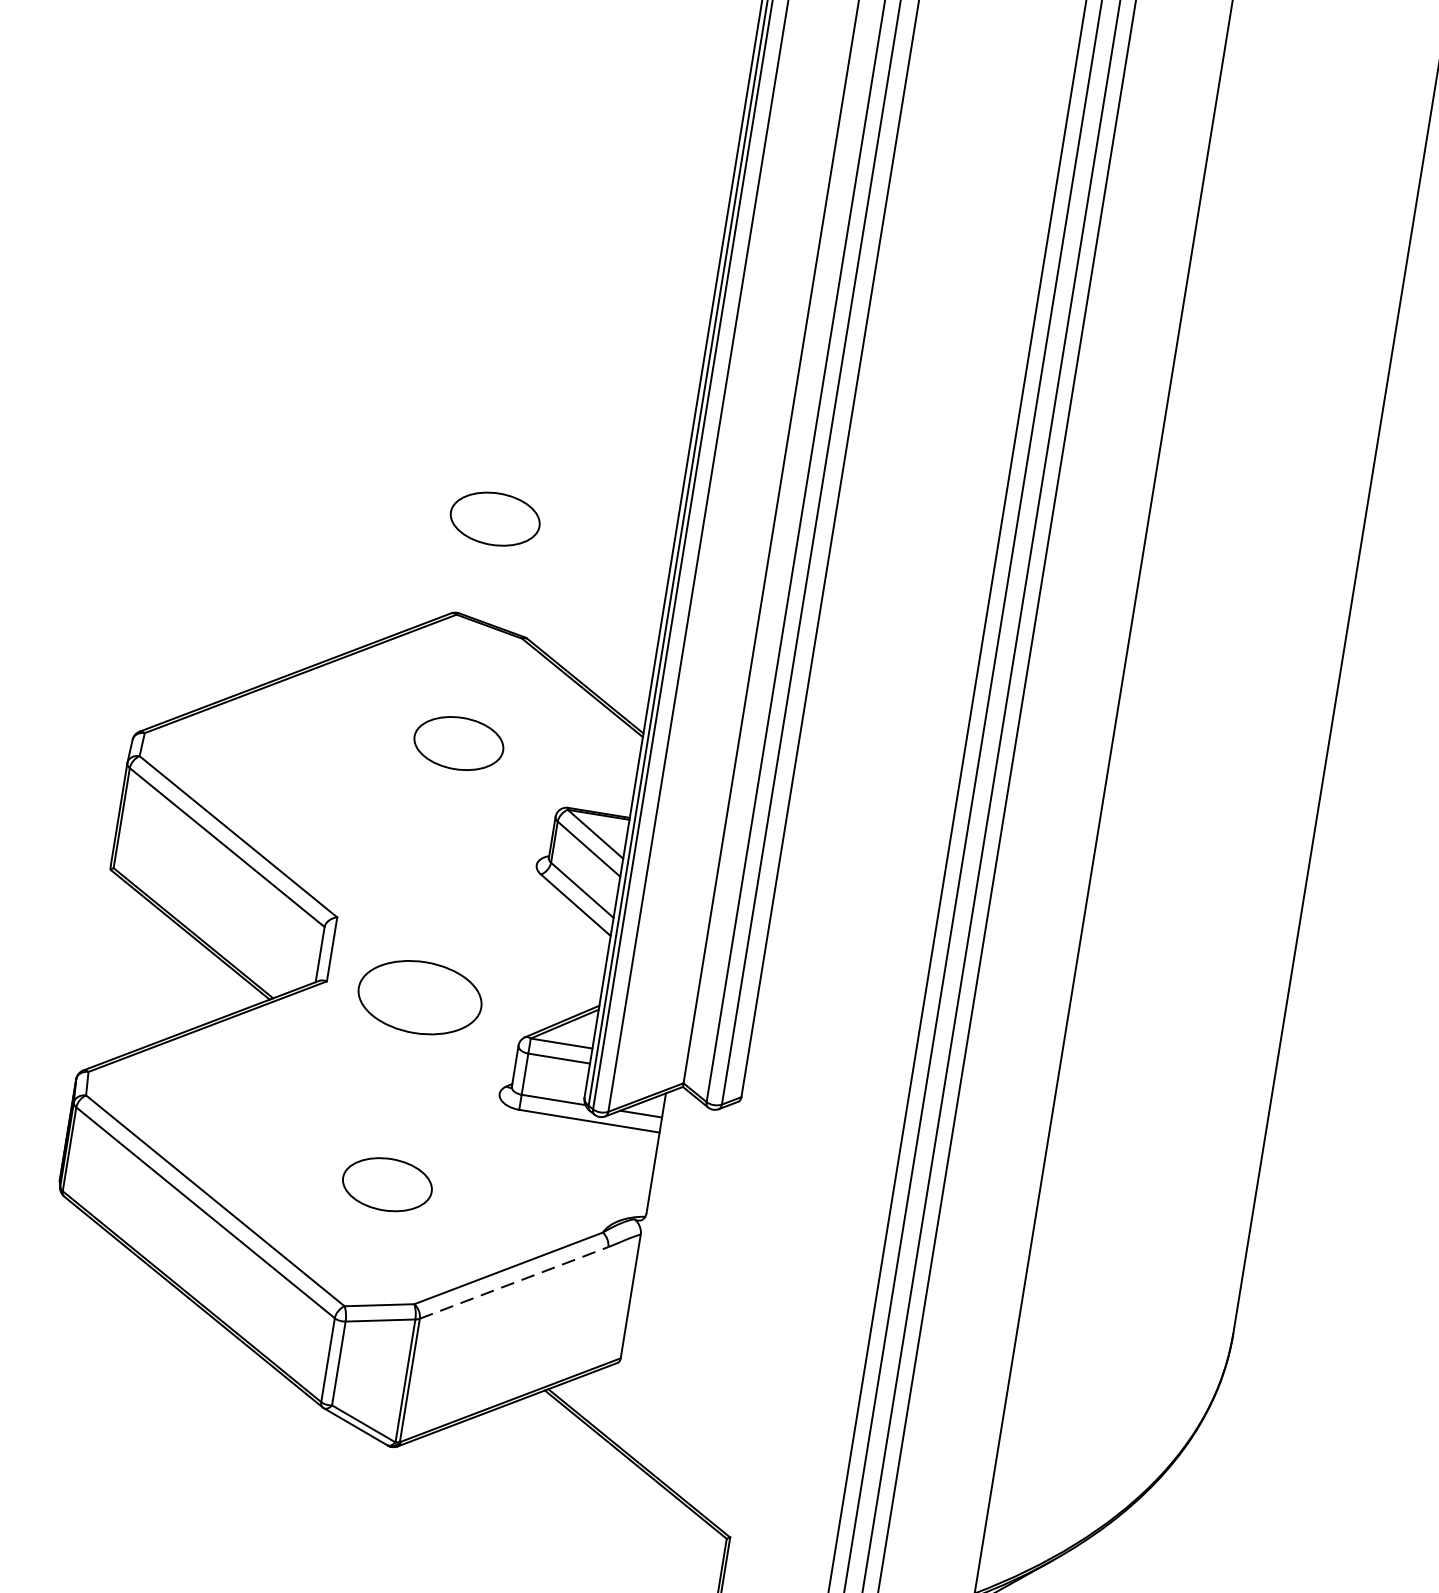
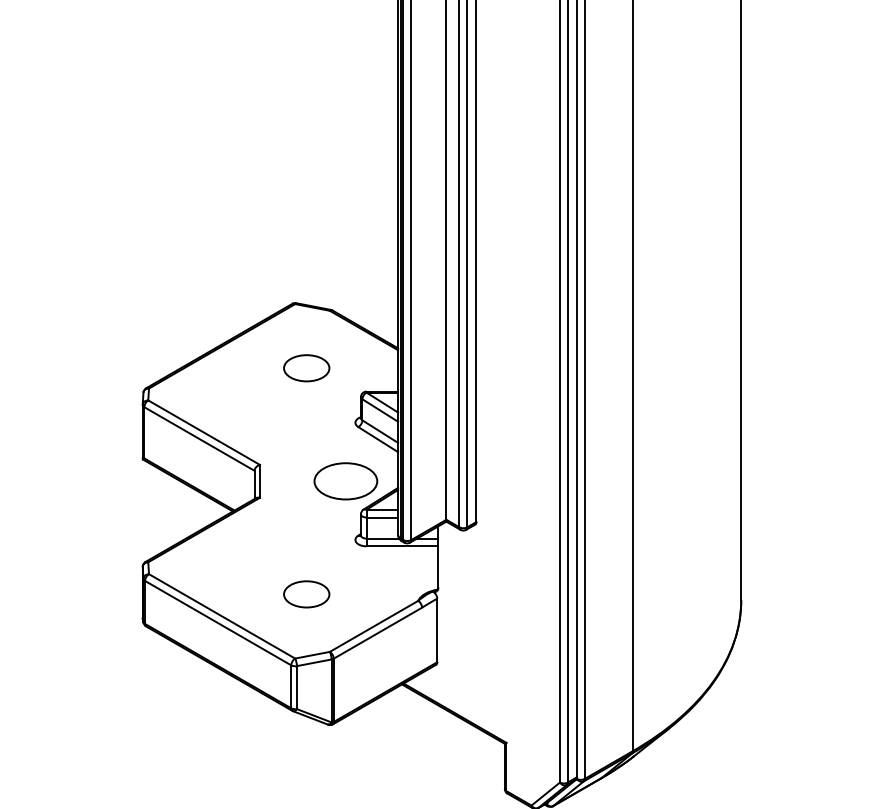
part: (494, 519) -> (306, 253), removed
part: (419, 997) -> (345, 481), moved
line: (513, 1283) -> (377, 633), dashed -> solid

